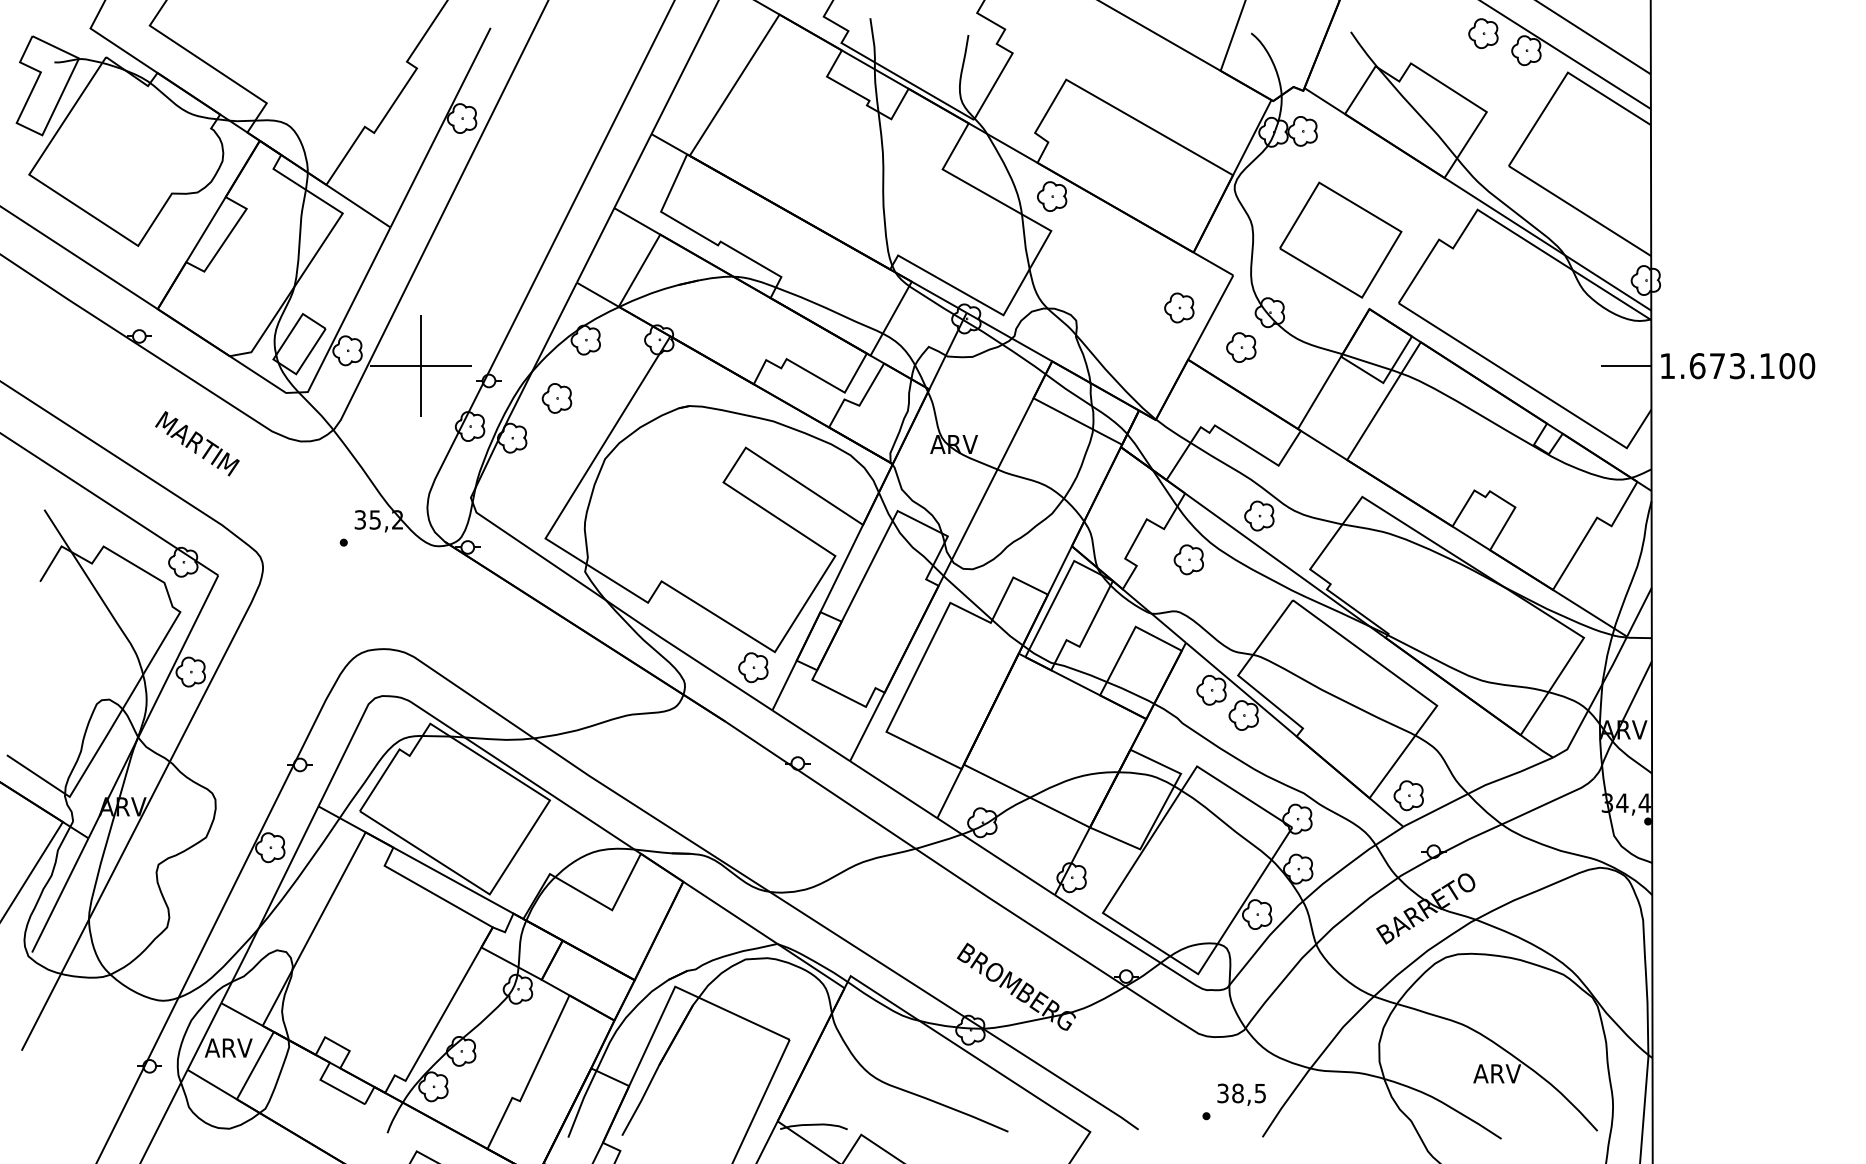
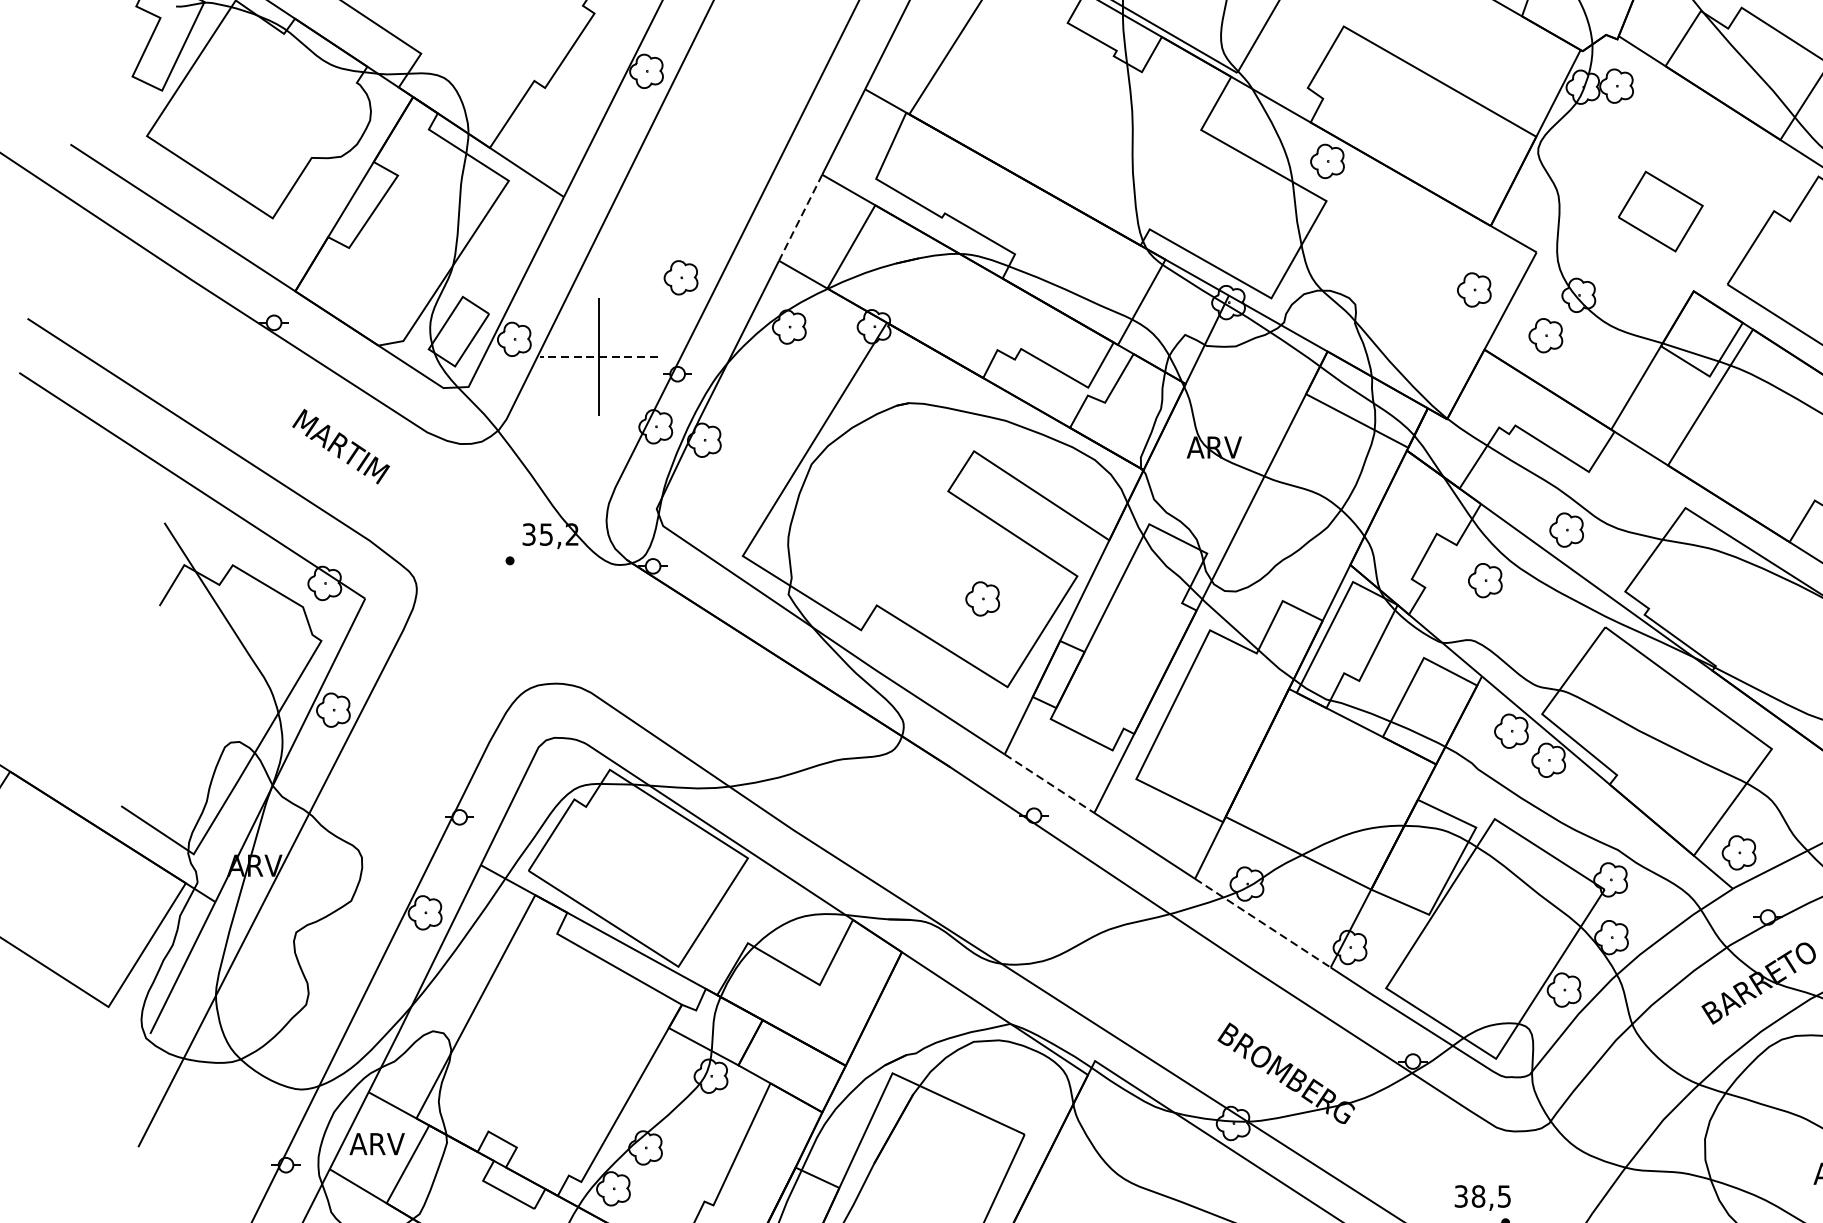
part: (1340, 239) -> (1660, 210), size x0.6
line: (595, 245) -> (800, 217), solid -> dashed
line: (420, 366) -> (598, 357), solid -> dashed
part: (556, 398) -> (680, 277), moved
part: (753, 667) -> (982, 598), moved
line: (811, 736) -> (1049, 784), solid -> dashed
line: (996, 856) -> (1263, 923), solid -> dashed
text: (1241, 1094) -> (1482, 1197), moved

